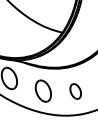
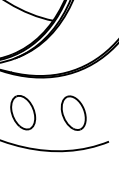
part: (75, 91) -> (73, 113), size x1.43

